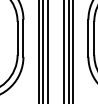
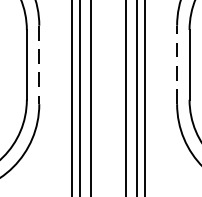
line: (88, 37) -> (177, 62), solid -> dashed
line: (23, 38) -> (39, 65), solid -> dashed

